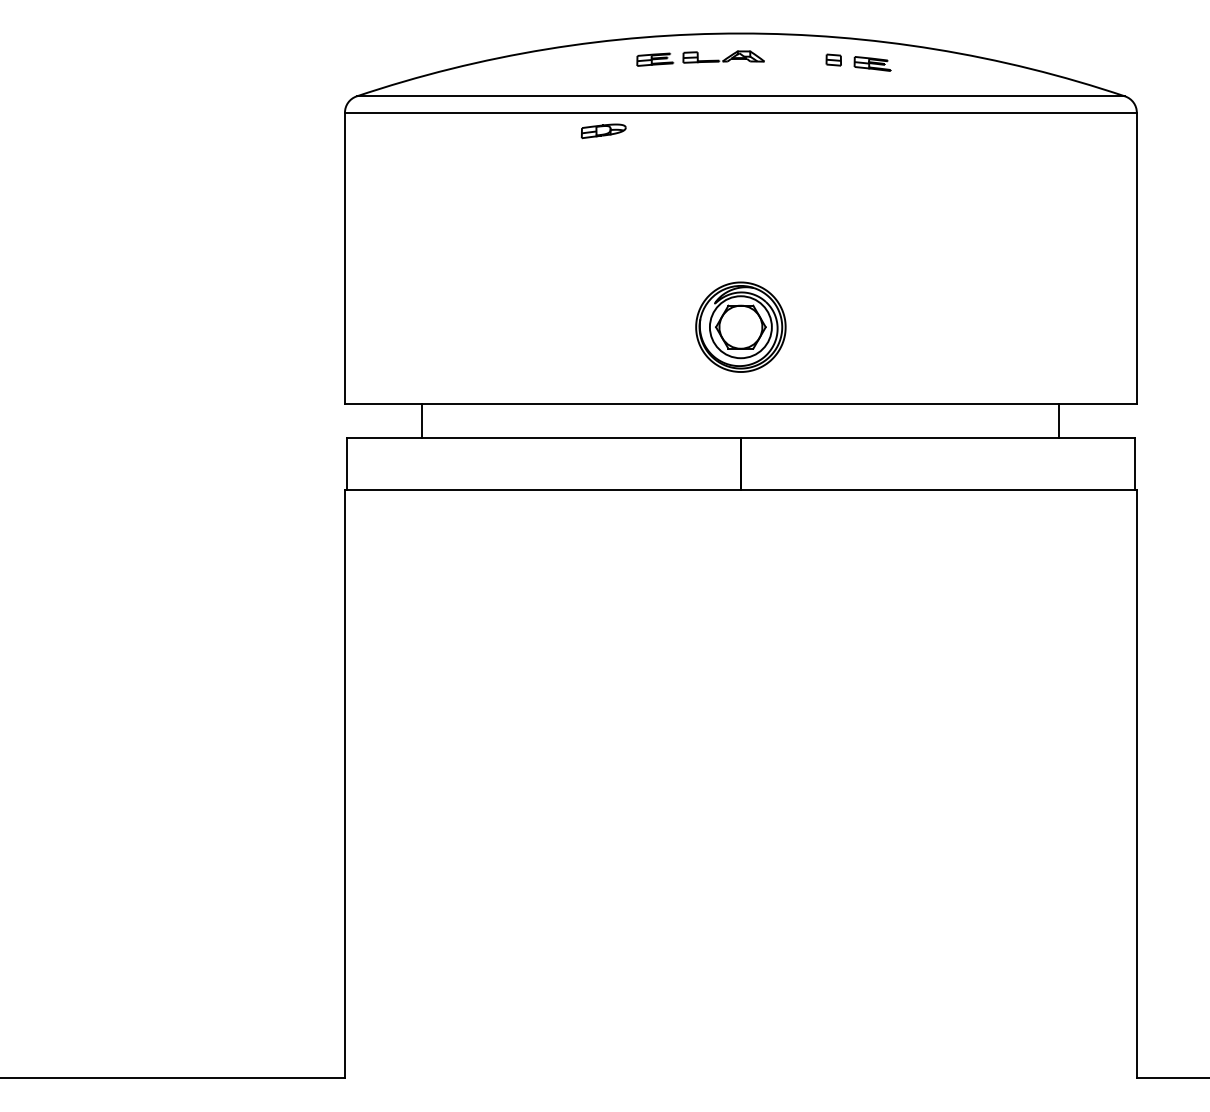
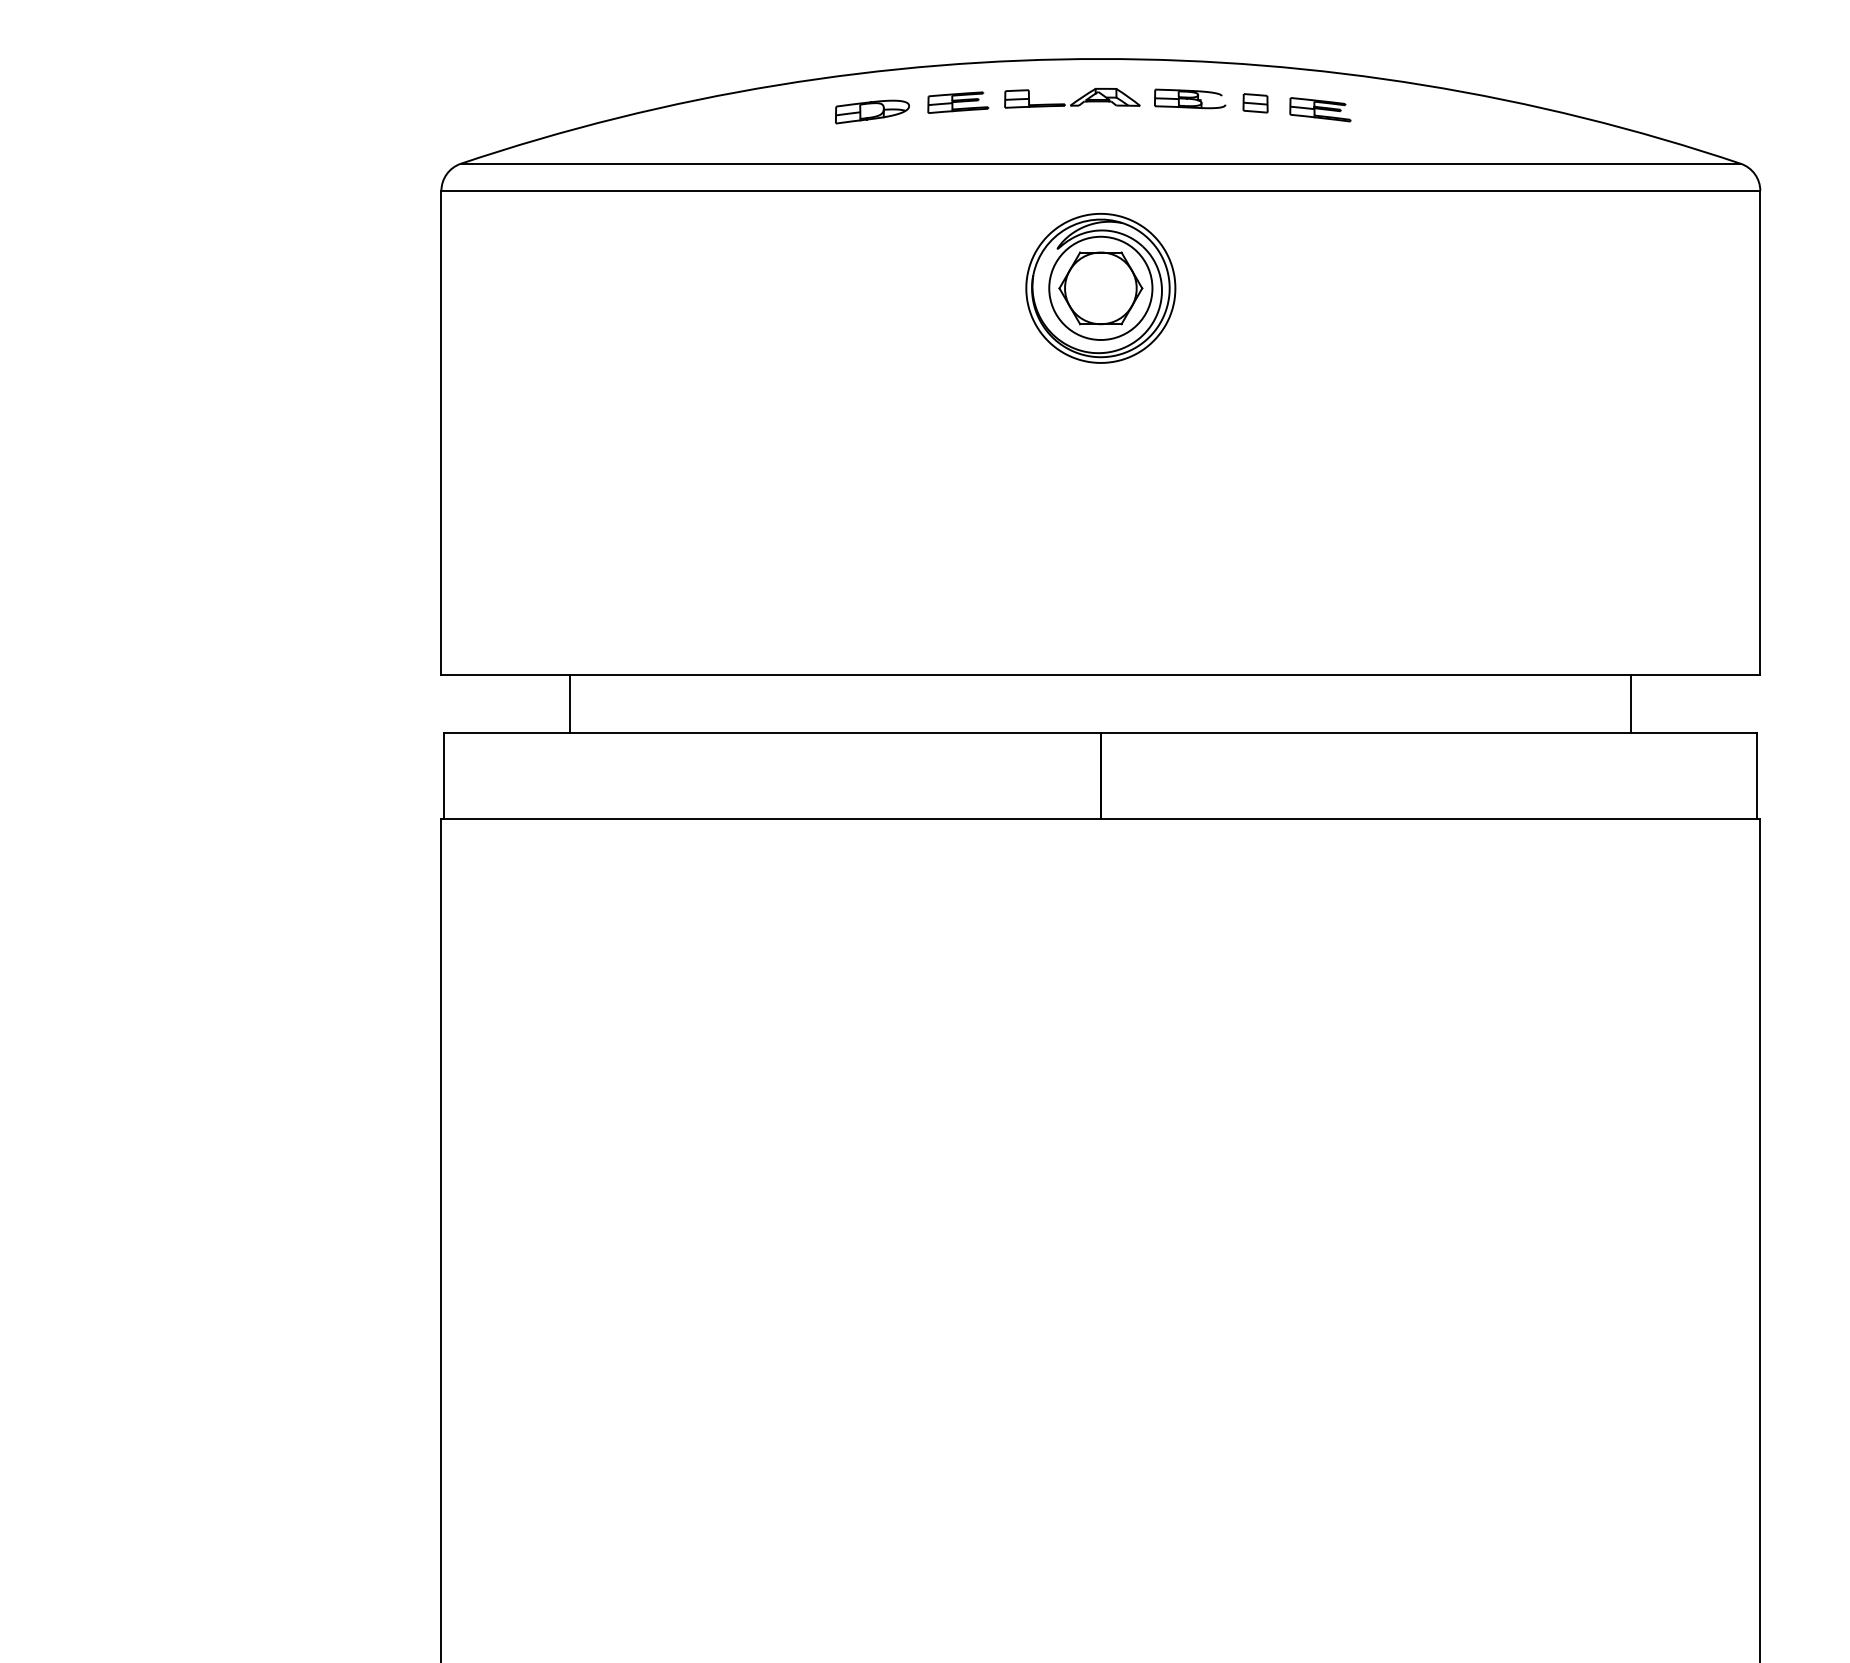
part: (794, 57) -> (1190, 98), added
part: (603, 131) -> (872, 112), moved
part: (740, 326) -> (1100, 287), moved

